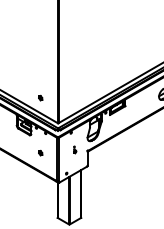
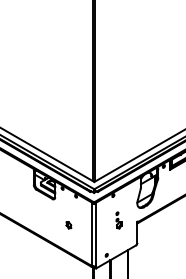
part: (40, 97) -> (68, 144), removed
part: (74, 149) -> (118, 220), size x1.67

